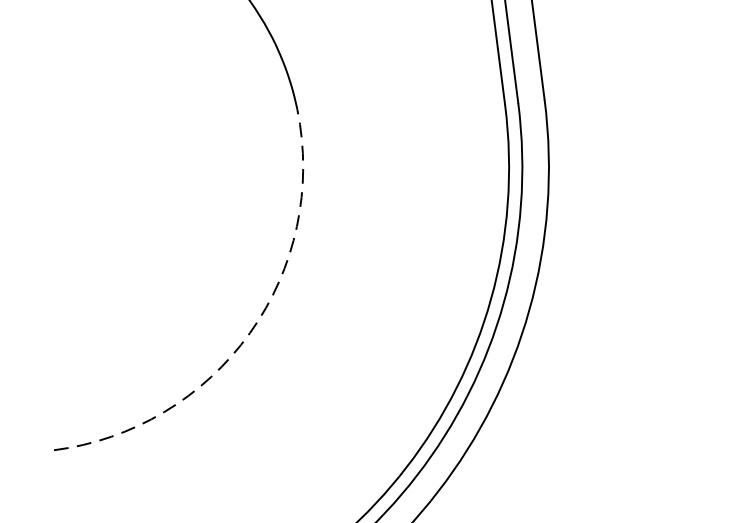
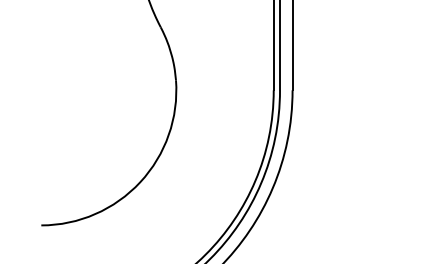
arc: (250, 333) -> (140, 182), dashed -> solid

